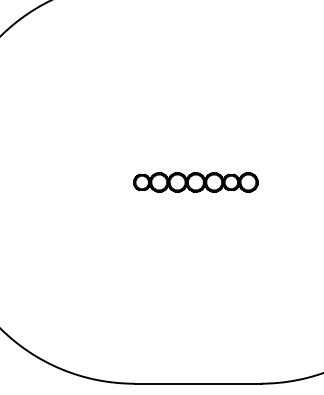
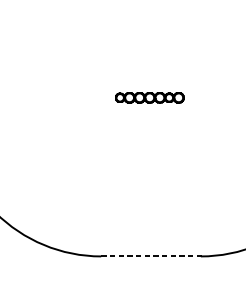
part: (195, 182) -> (149, 97), size x0.7
line: (198, 383) -> (151, 256), solid -> dashed

